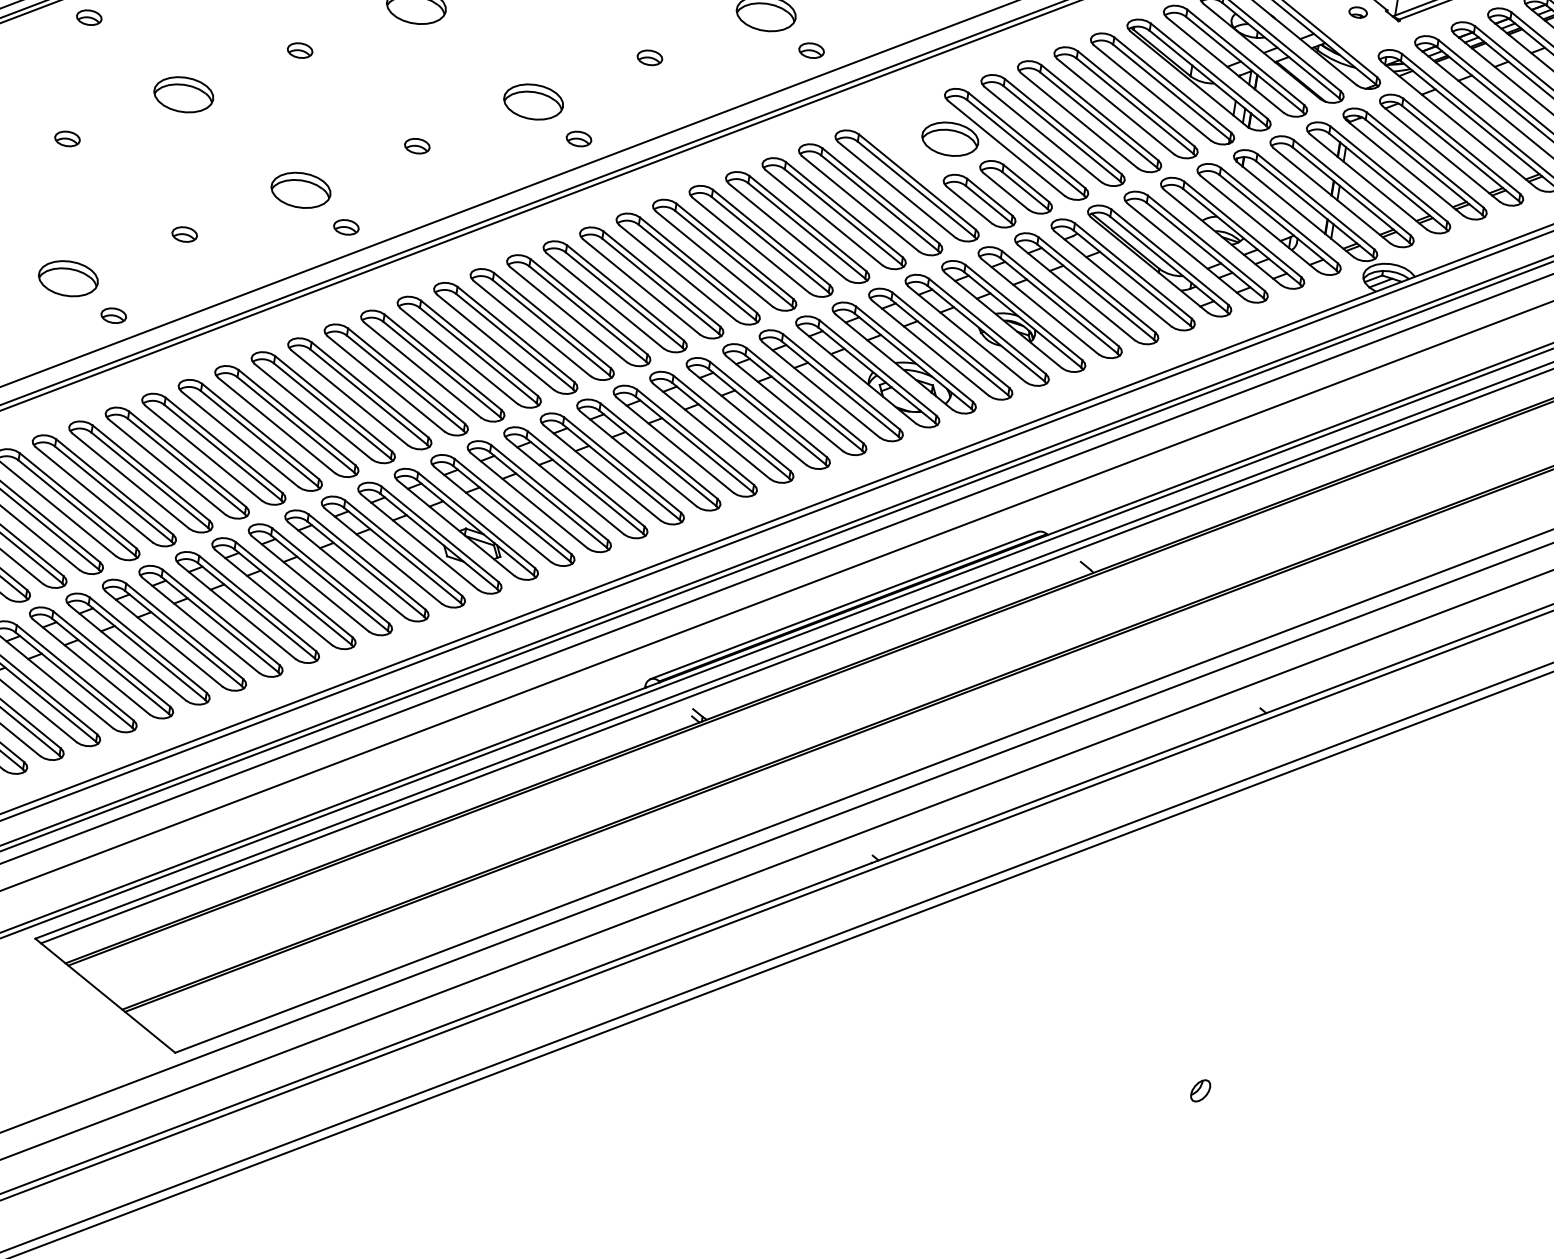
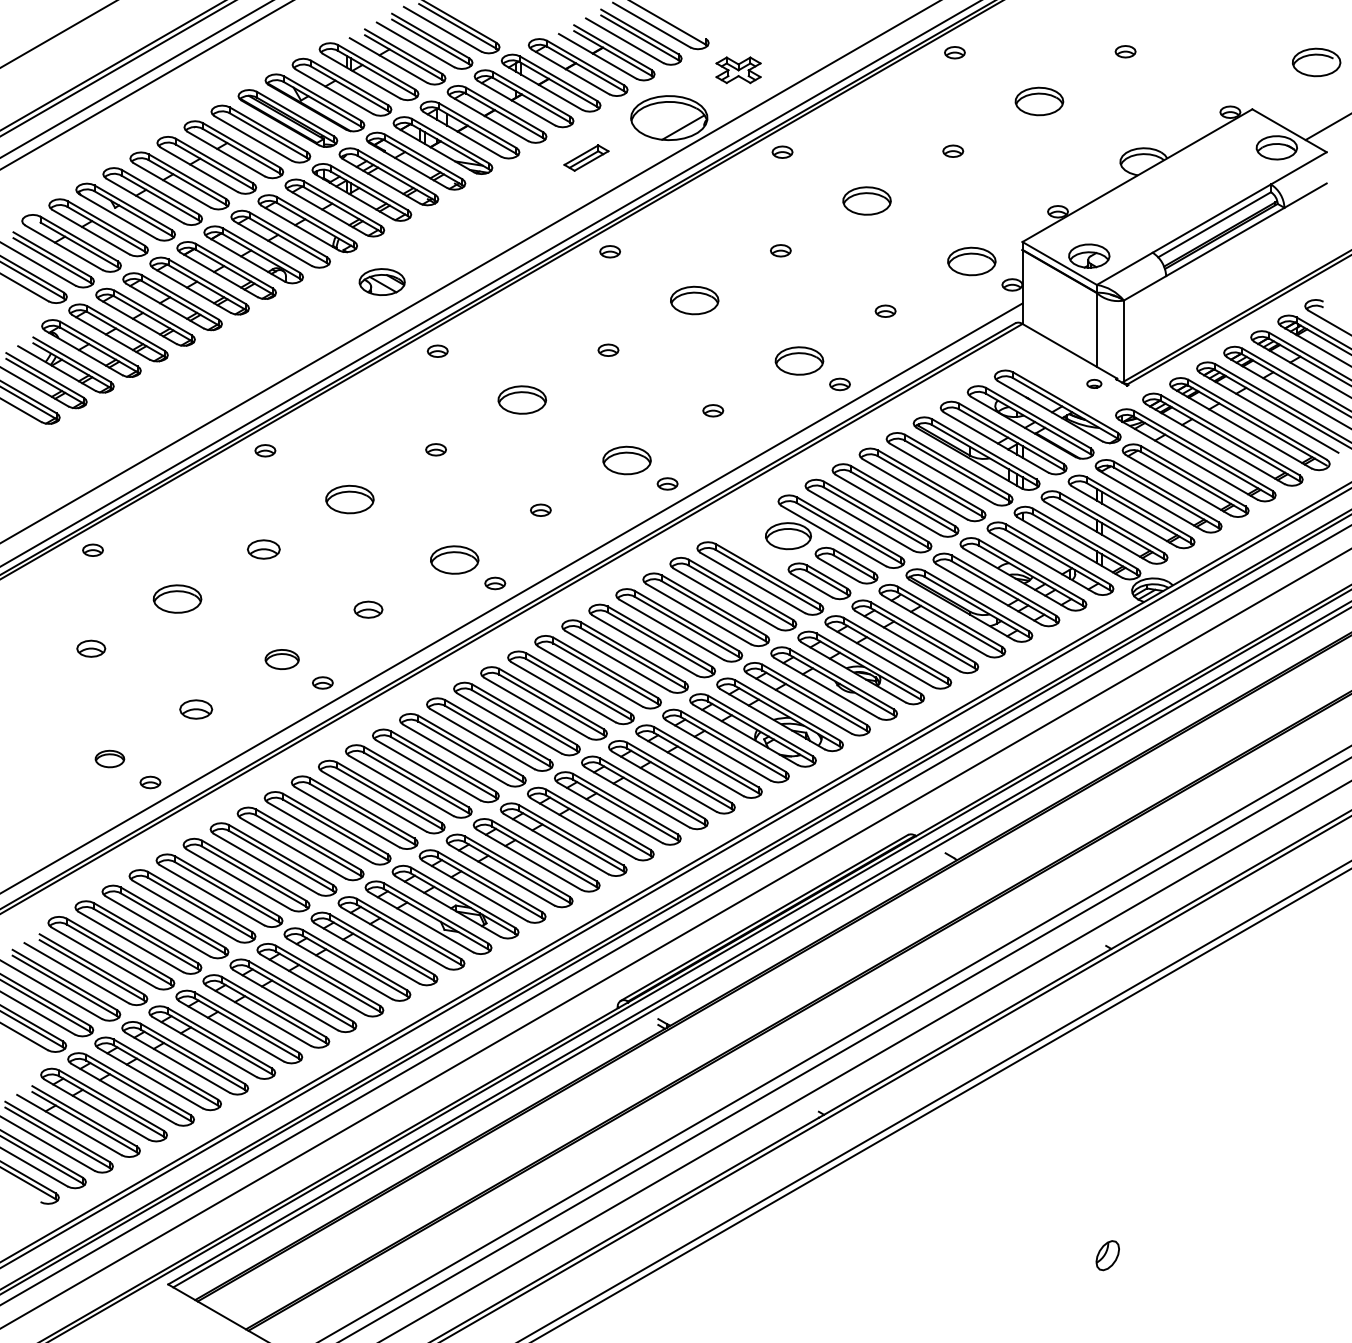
part: (300, 49) -> (263, 548), size x1.6
part: (67, 138) -> (91, 648), size x1.4
part: (417, 145) -> (368, 609), size x1.4
part: (300, 190) -> (281, 659), size x0.7
part: (184, 233) -> (195, 708), size x1.6
part: (68, 277) -> (109, 758), size x0.6
part: (1200, 1090) -> (1107, 1255), size x1.6

